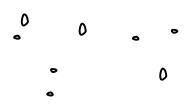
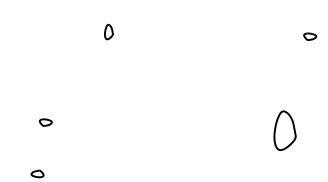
part: (82, 28) -> (108, 30), size x0.6
part: (135, 37) -> (224, 50), removed
part: (163, 73) -> (285, 129), size x1.6

